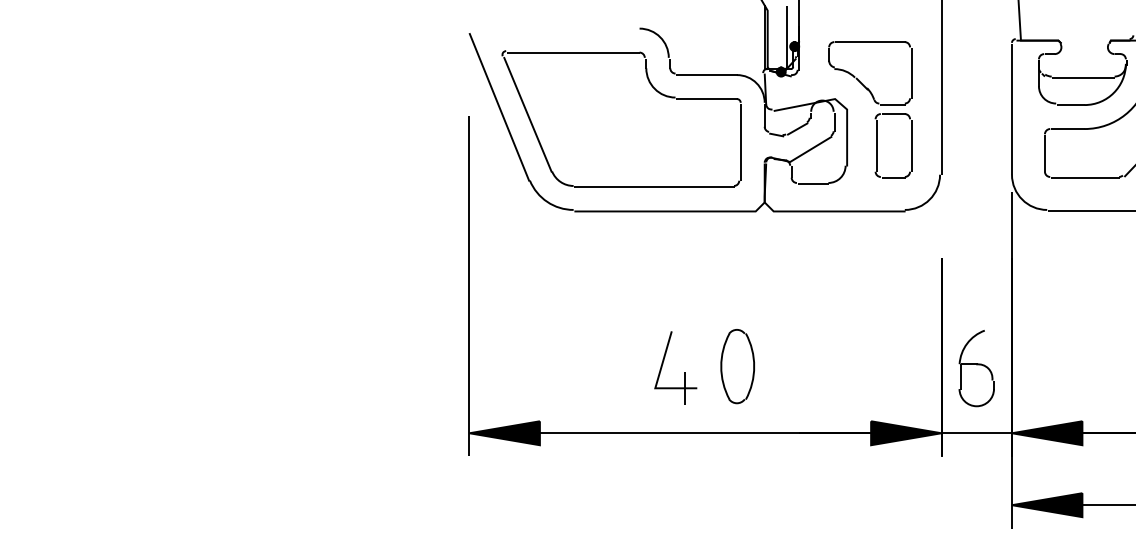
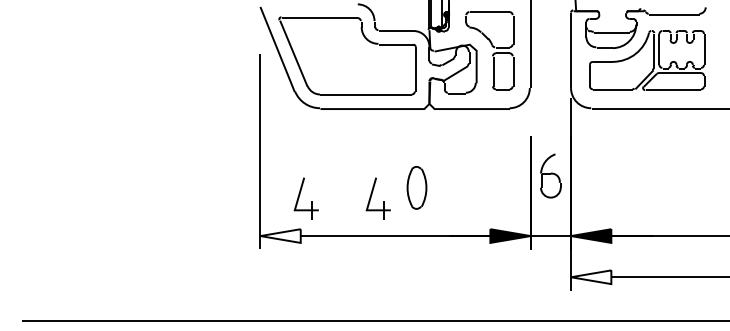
part: (736, 365) -> (416, 187), moved
part: (548, 367) -> (305, 198), added
part: (976, 367) -> (550, 175), moved
fill: (504, 432) -> (280, 235), removed
fill: (1047, 505) -> (591, 277), removed

